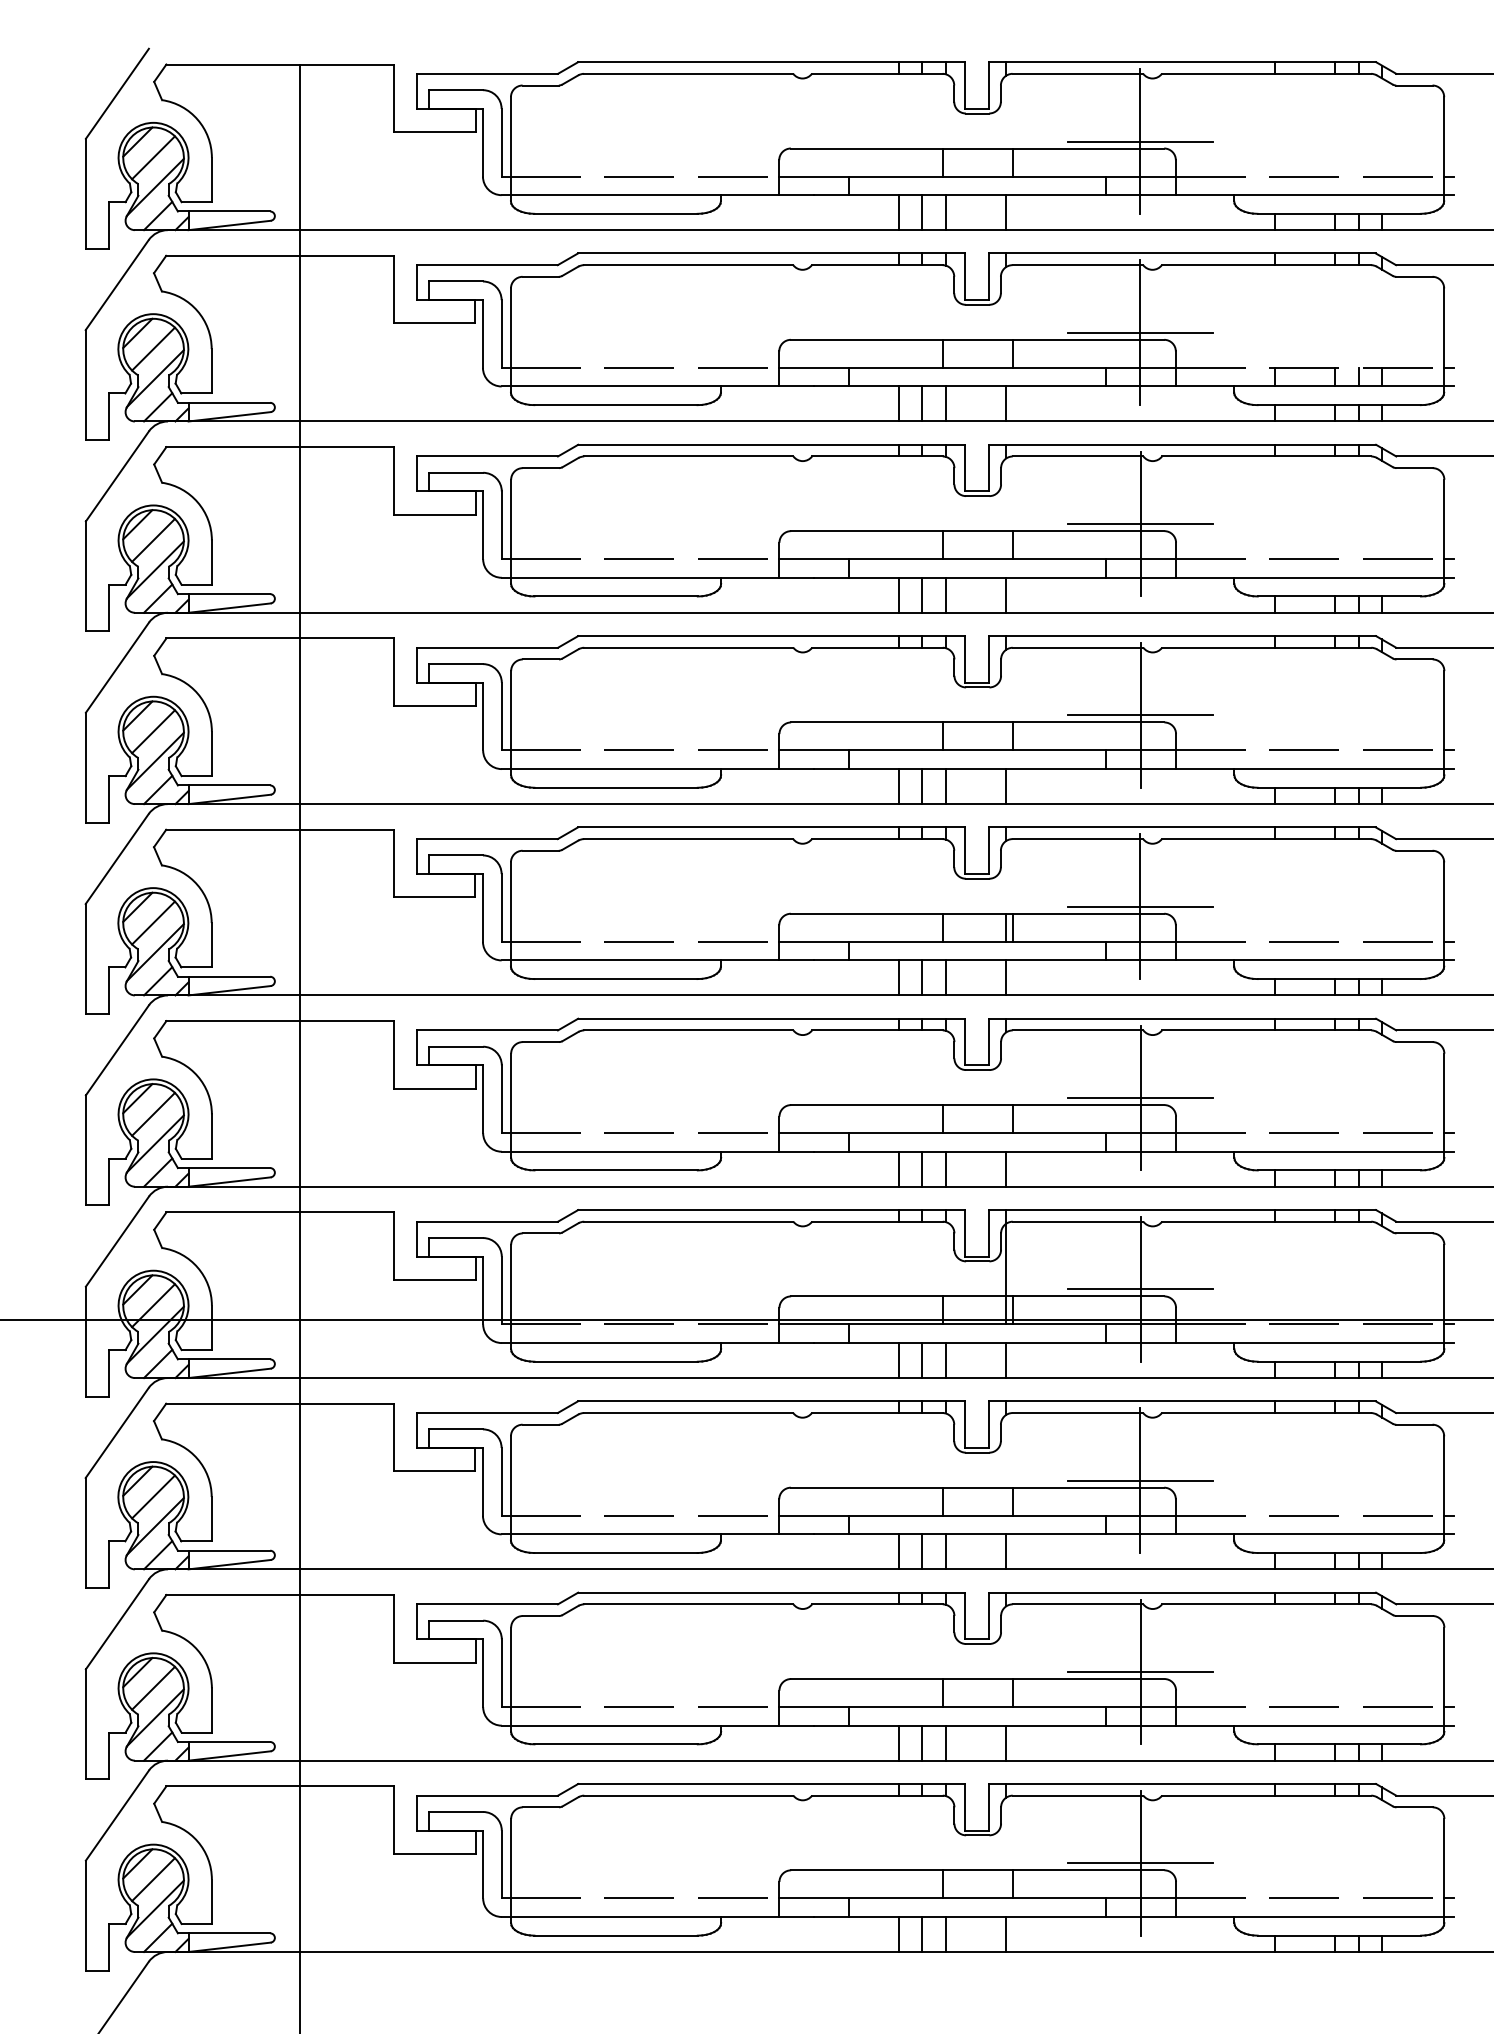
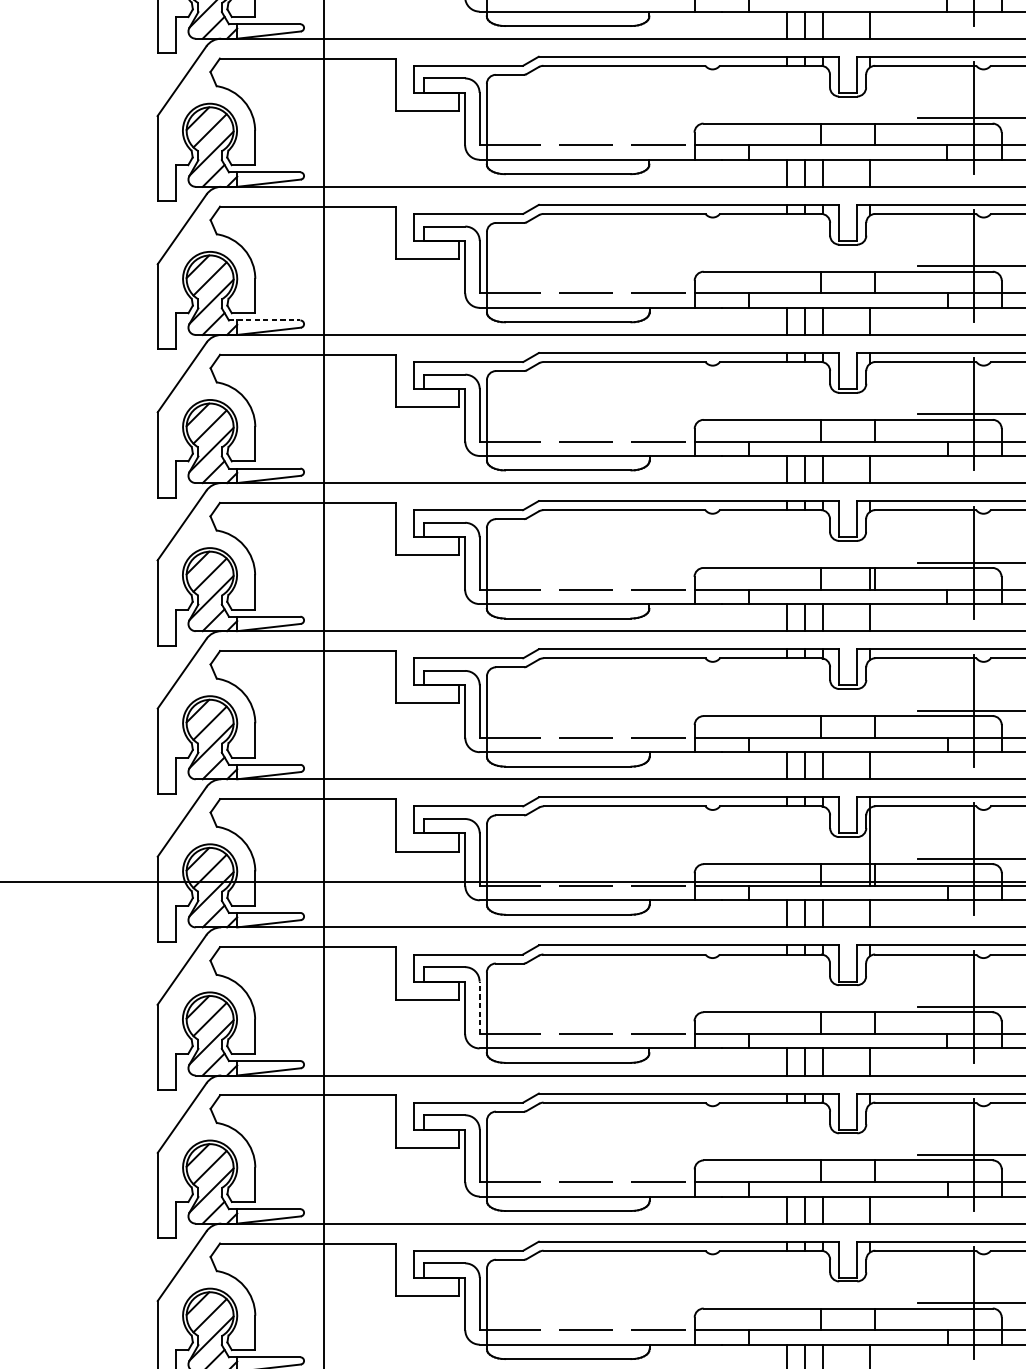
line: (224, 594) -> (265, 320), solid -> dashed
line: (501, 1481) -> (479, 1007), solid -> dashed

